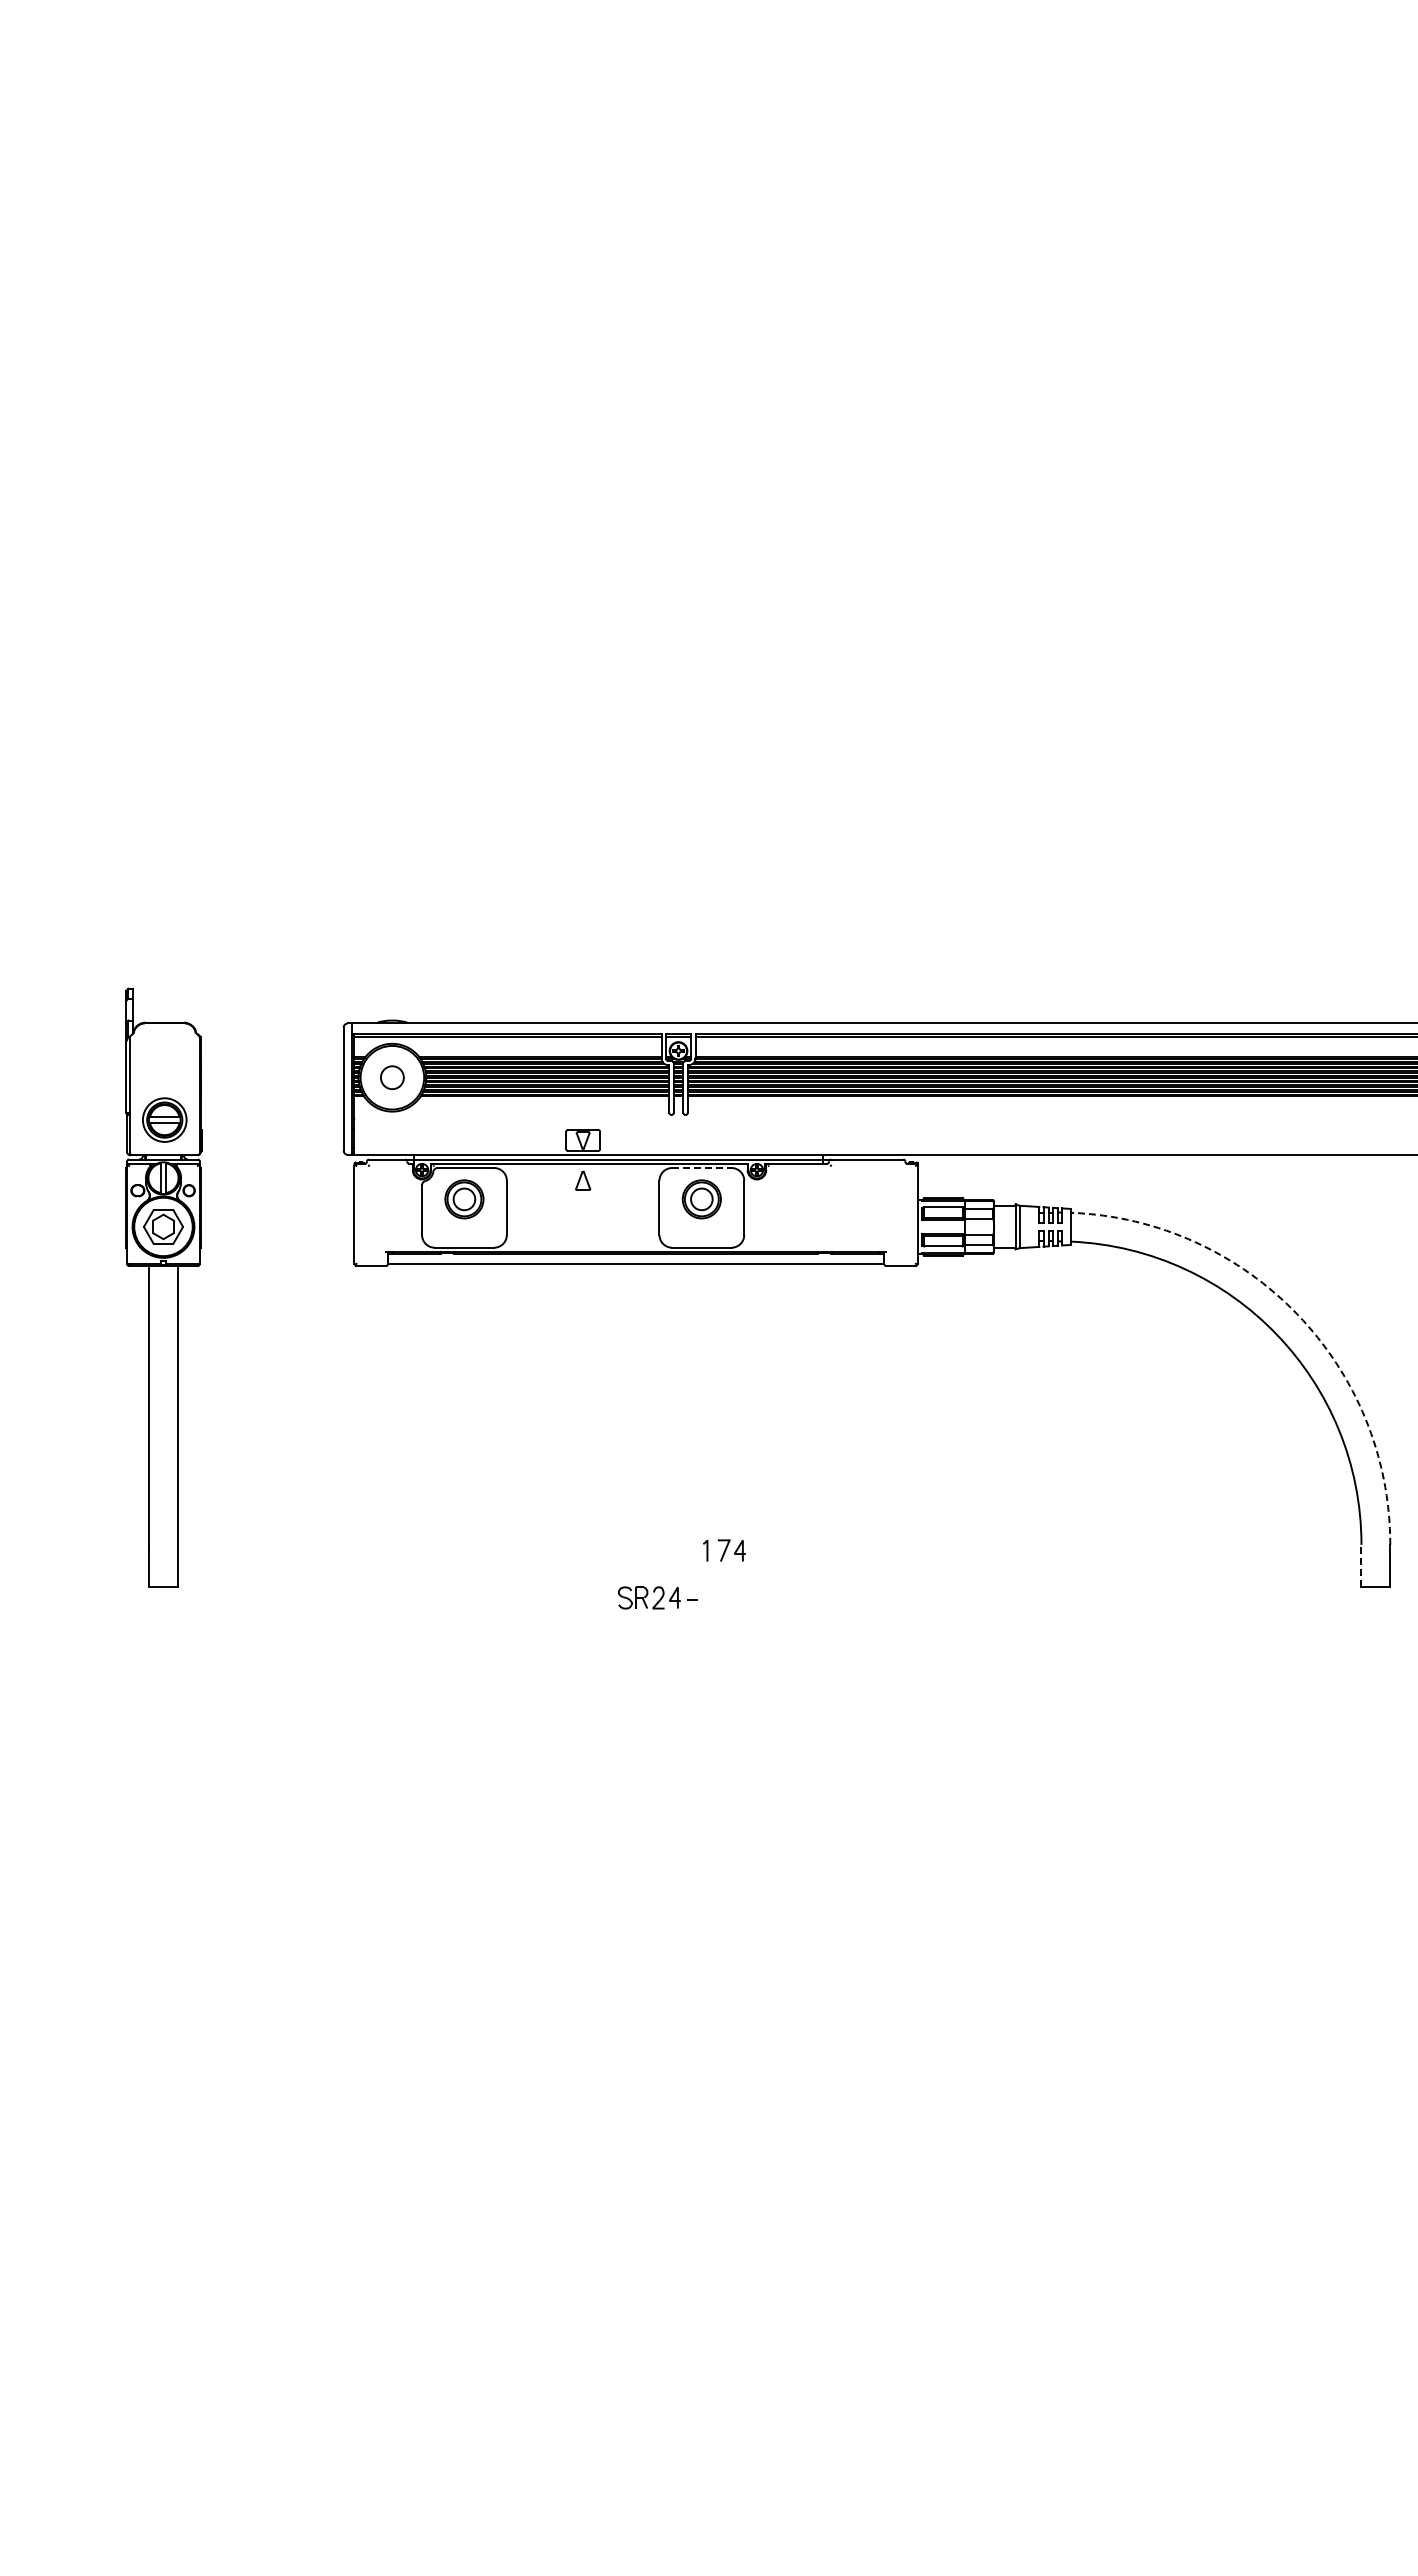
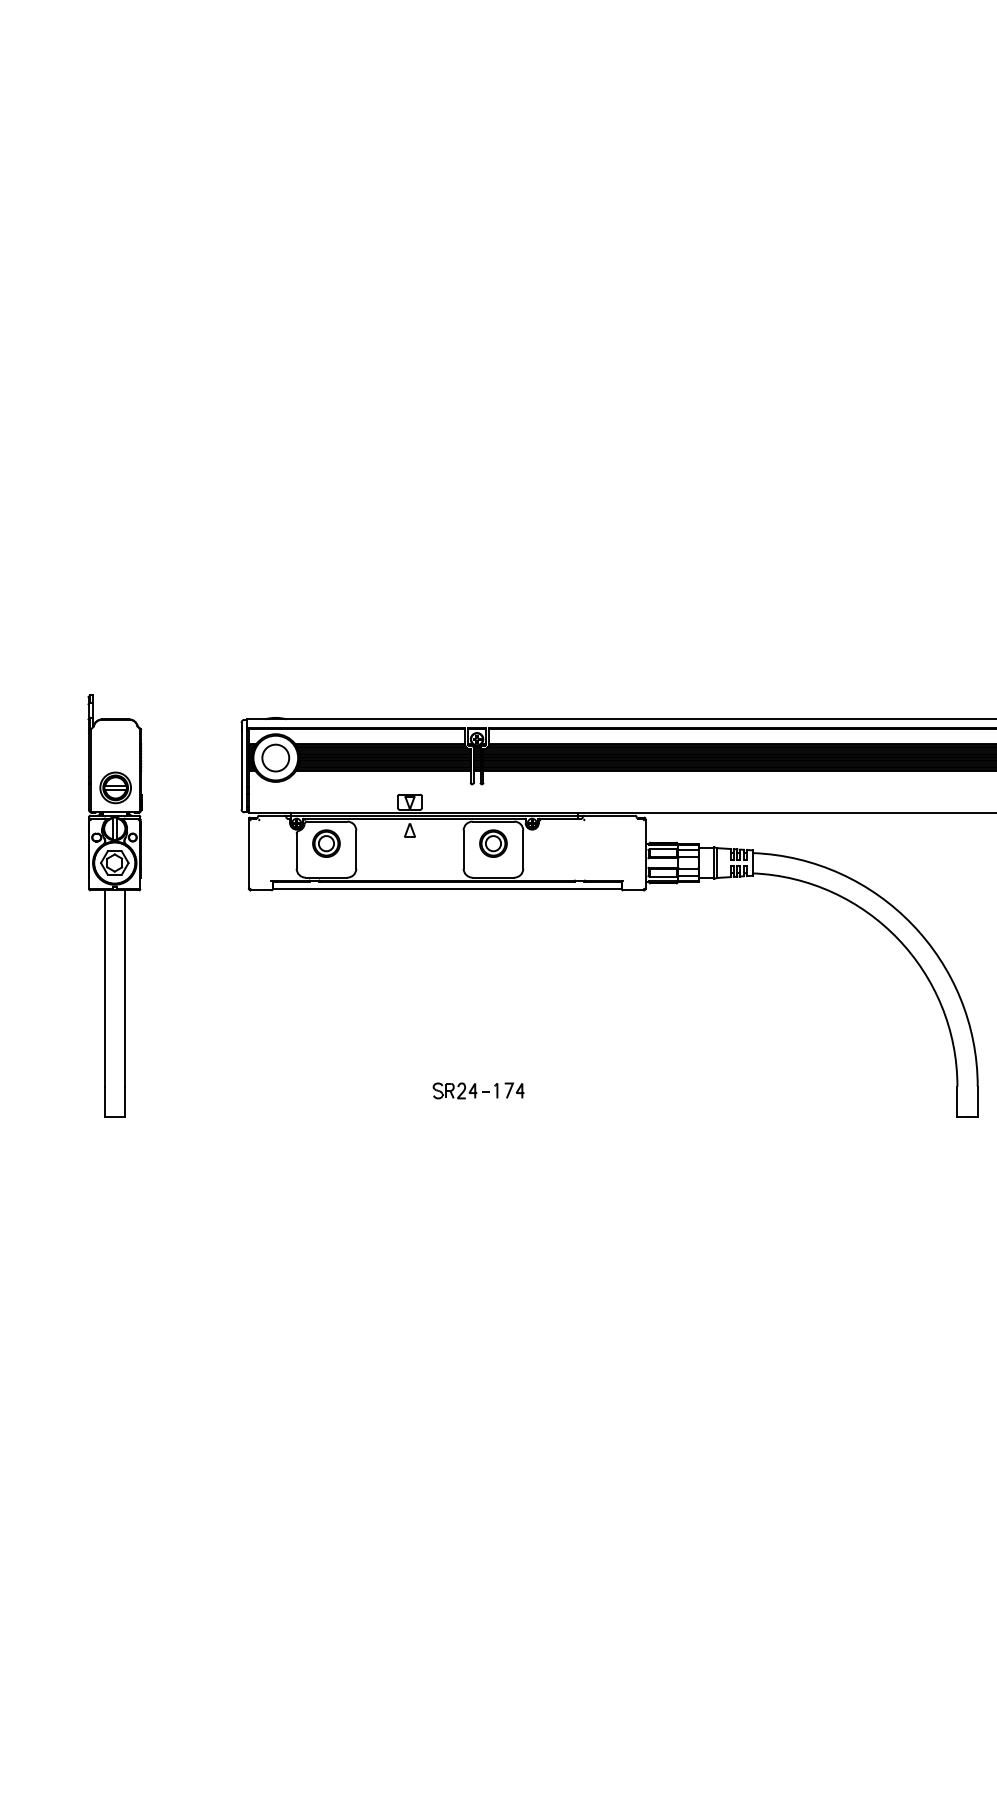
circle: (392, 1077) -> (275, 757), size x1.67
line: (701, 1168) -> (493, 821), dashed -> solid
arc: (1297, 1314) -> (912, 924), dashed -> solid
line: (1361, 1565) -> (957, 1101), dashed -> solid
part: (657, 1597) -> (460, 1090), moved

